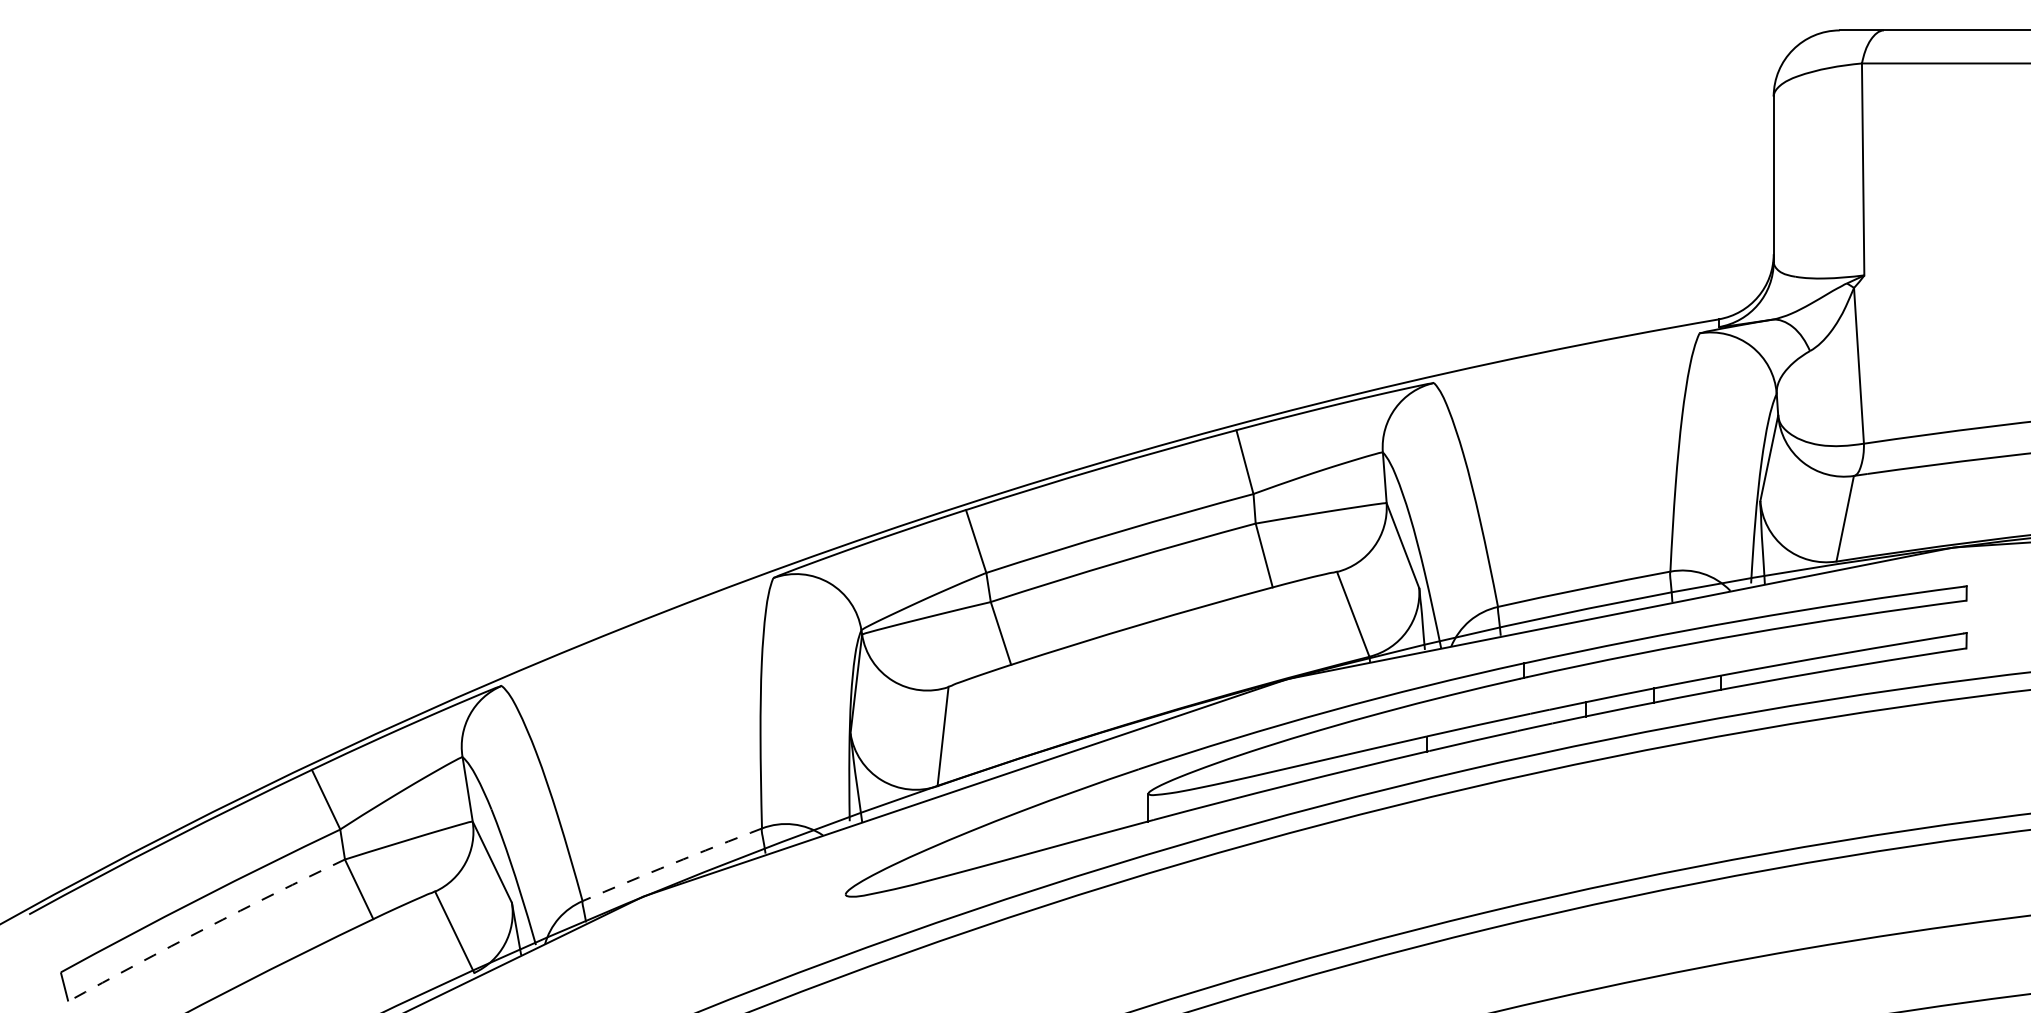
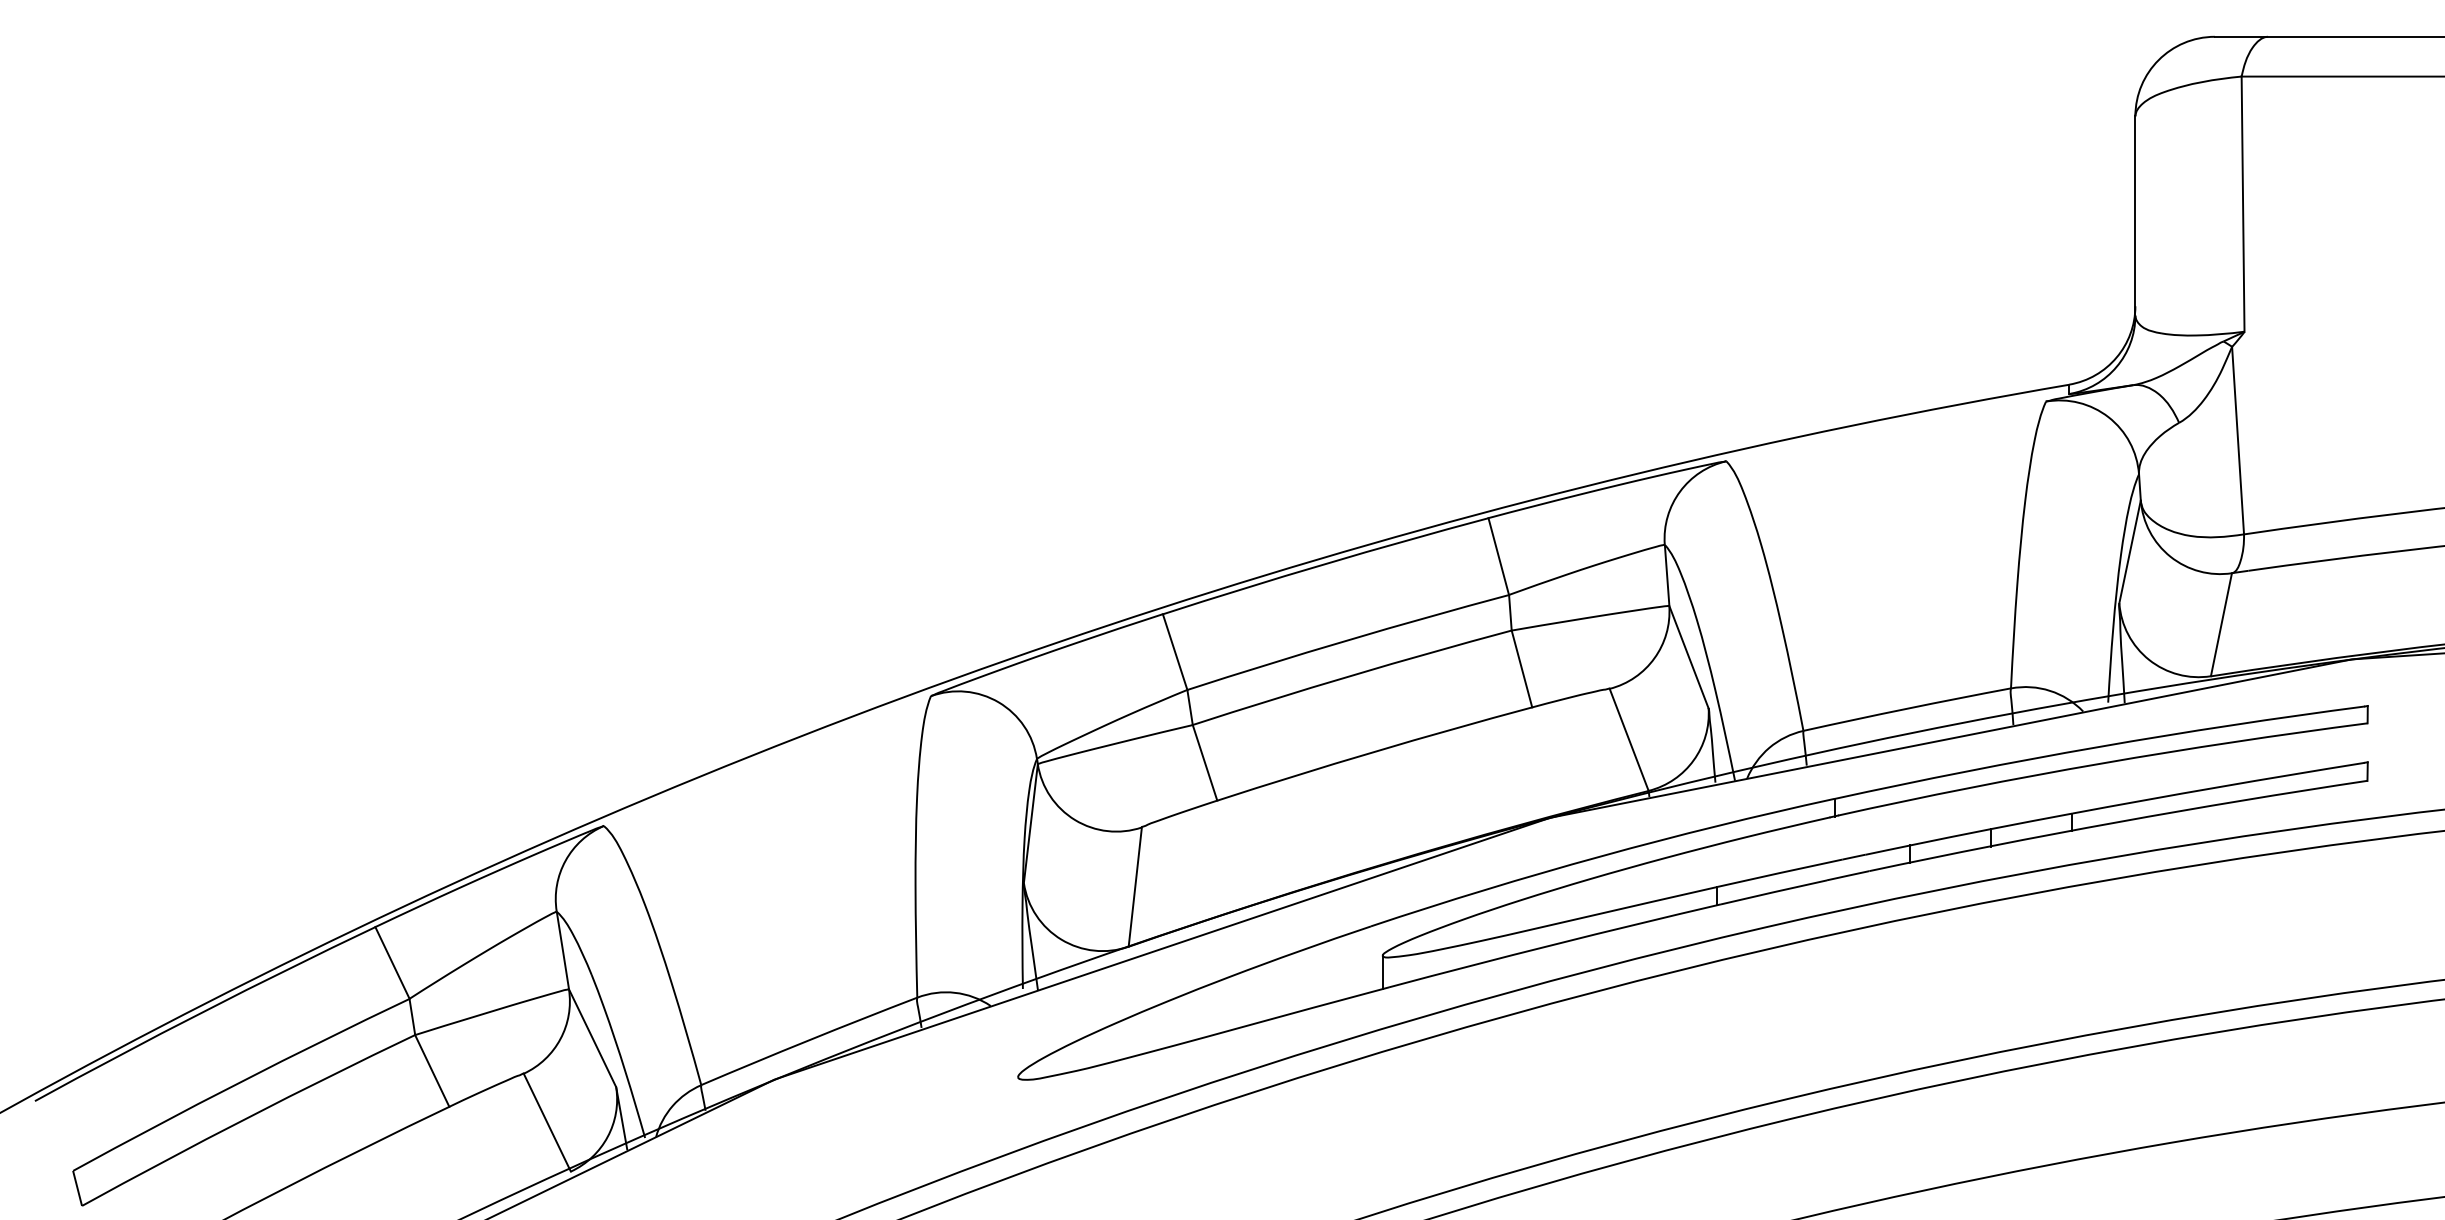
arc: (672, 863) -> (809, 1039), dashed -> solid
arc: (205, 928) -> (247, 1118), dashed -> solid

